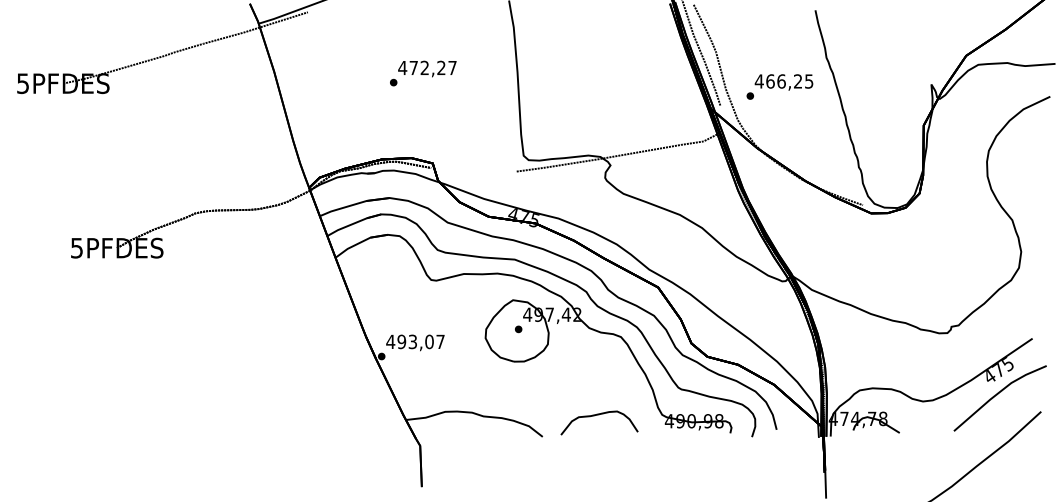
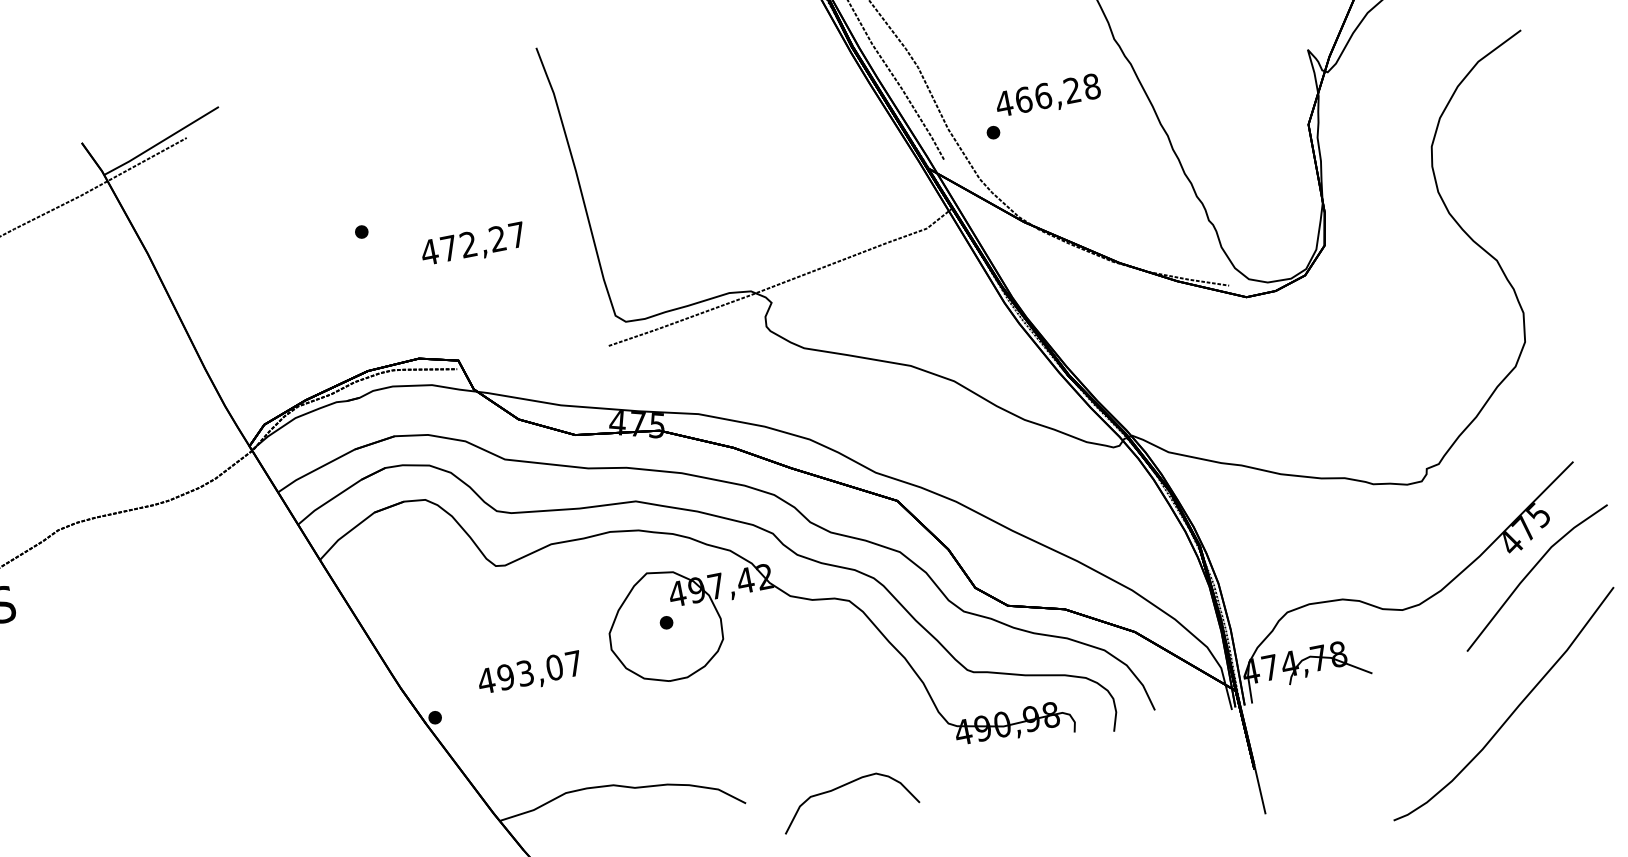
text: (427, 68) -> (473, 244), moved
text: (809, 81) -> (1092, 86), 466,25 -> 466,28
text: (415, 342) -> (530, 673), moved
curve: (599, 415) -> (846, 786), moved

